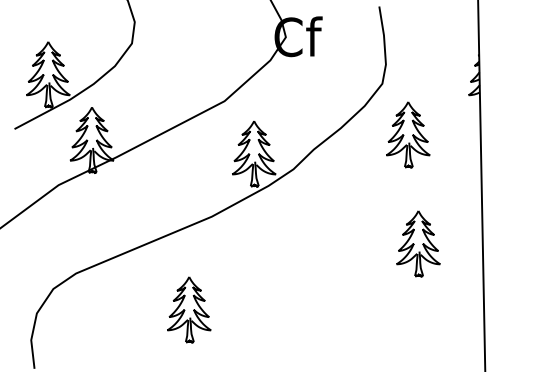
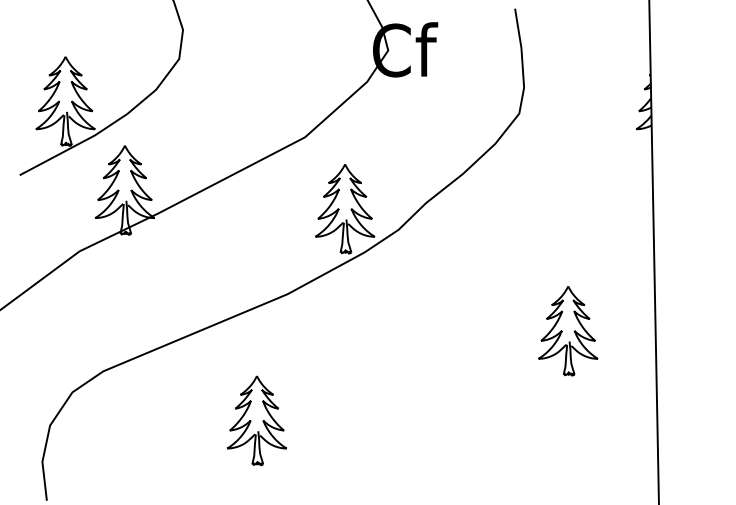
part: (408, 134) -> (554, 182), removed

